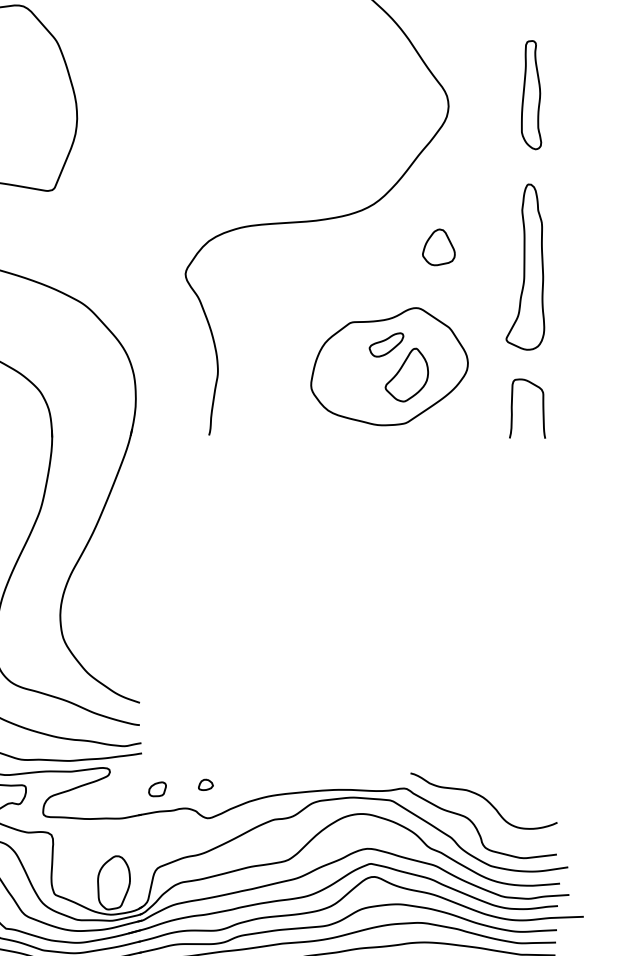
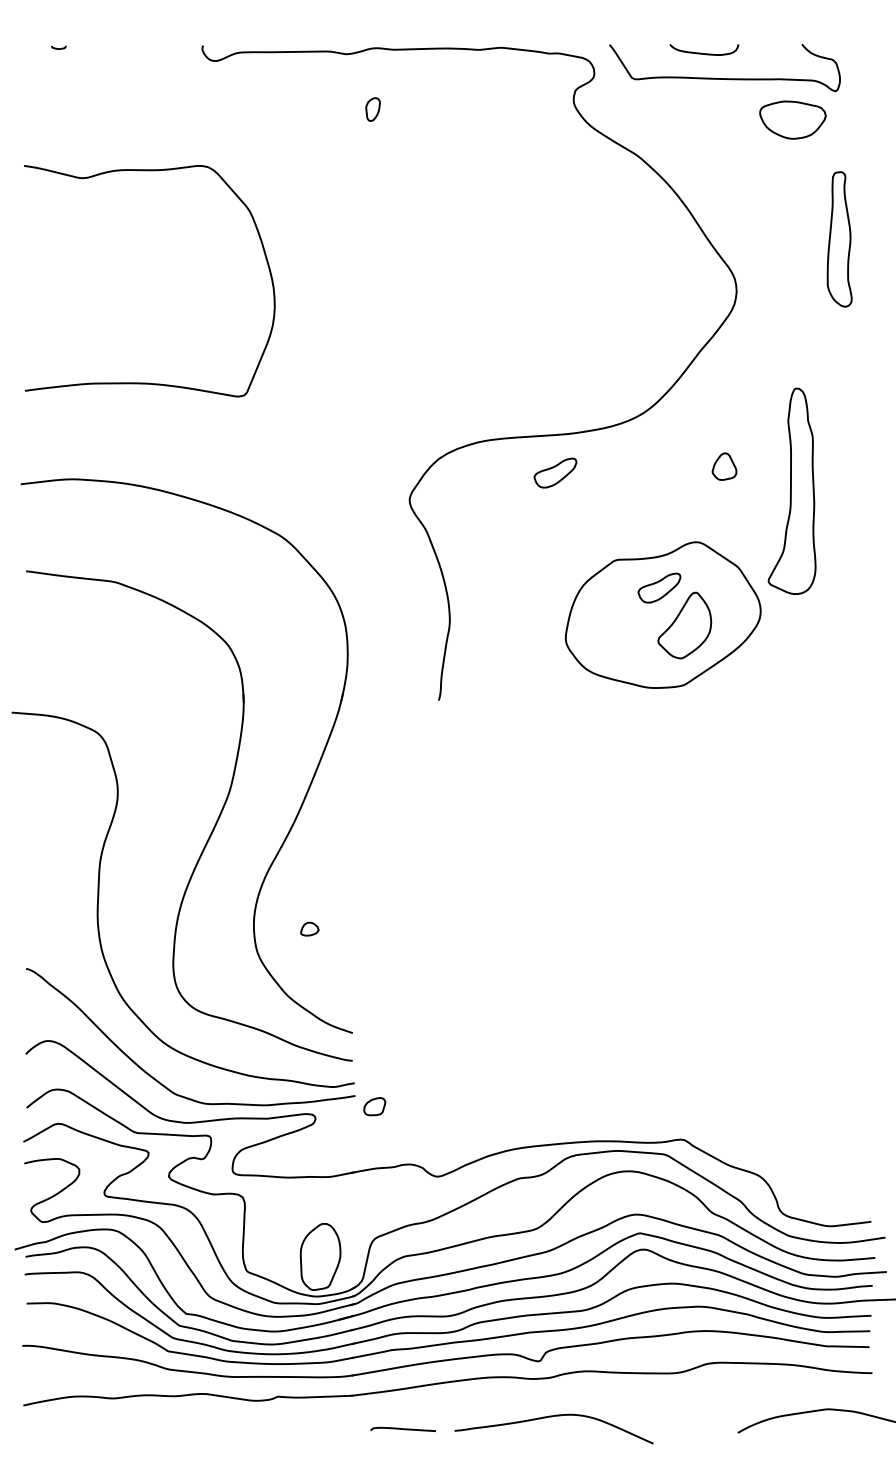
part: (531, 95) -> (839, 239), moved
part: (438, 247) -> (724, 466), size x0.6
part: (302, 252) -> (555, 472), added
part: (524, 266) -> (791, 490), moved
curve: (512, 408) -> (816, 667), removed
part: (205, 784) -> (309, 928), moved
part: (157, 789) -> (374, 1106), moved
curve: (484, 799) -> (781, 1153), removed

